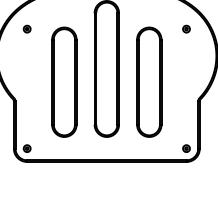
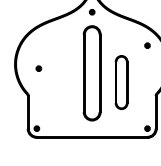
part: (26, 28) -> (38, 68), moved
part: (64, 82) -> (62, 82), removed
part: (149, 82) -> (121, 82), size x0.7

